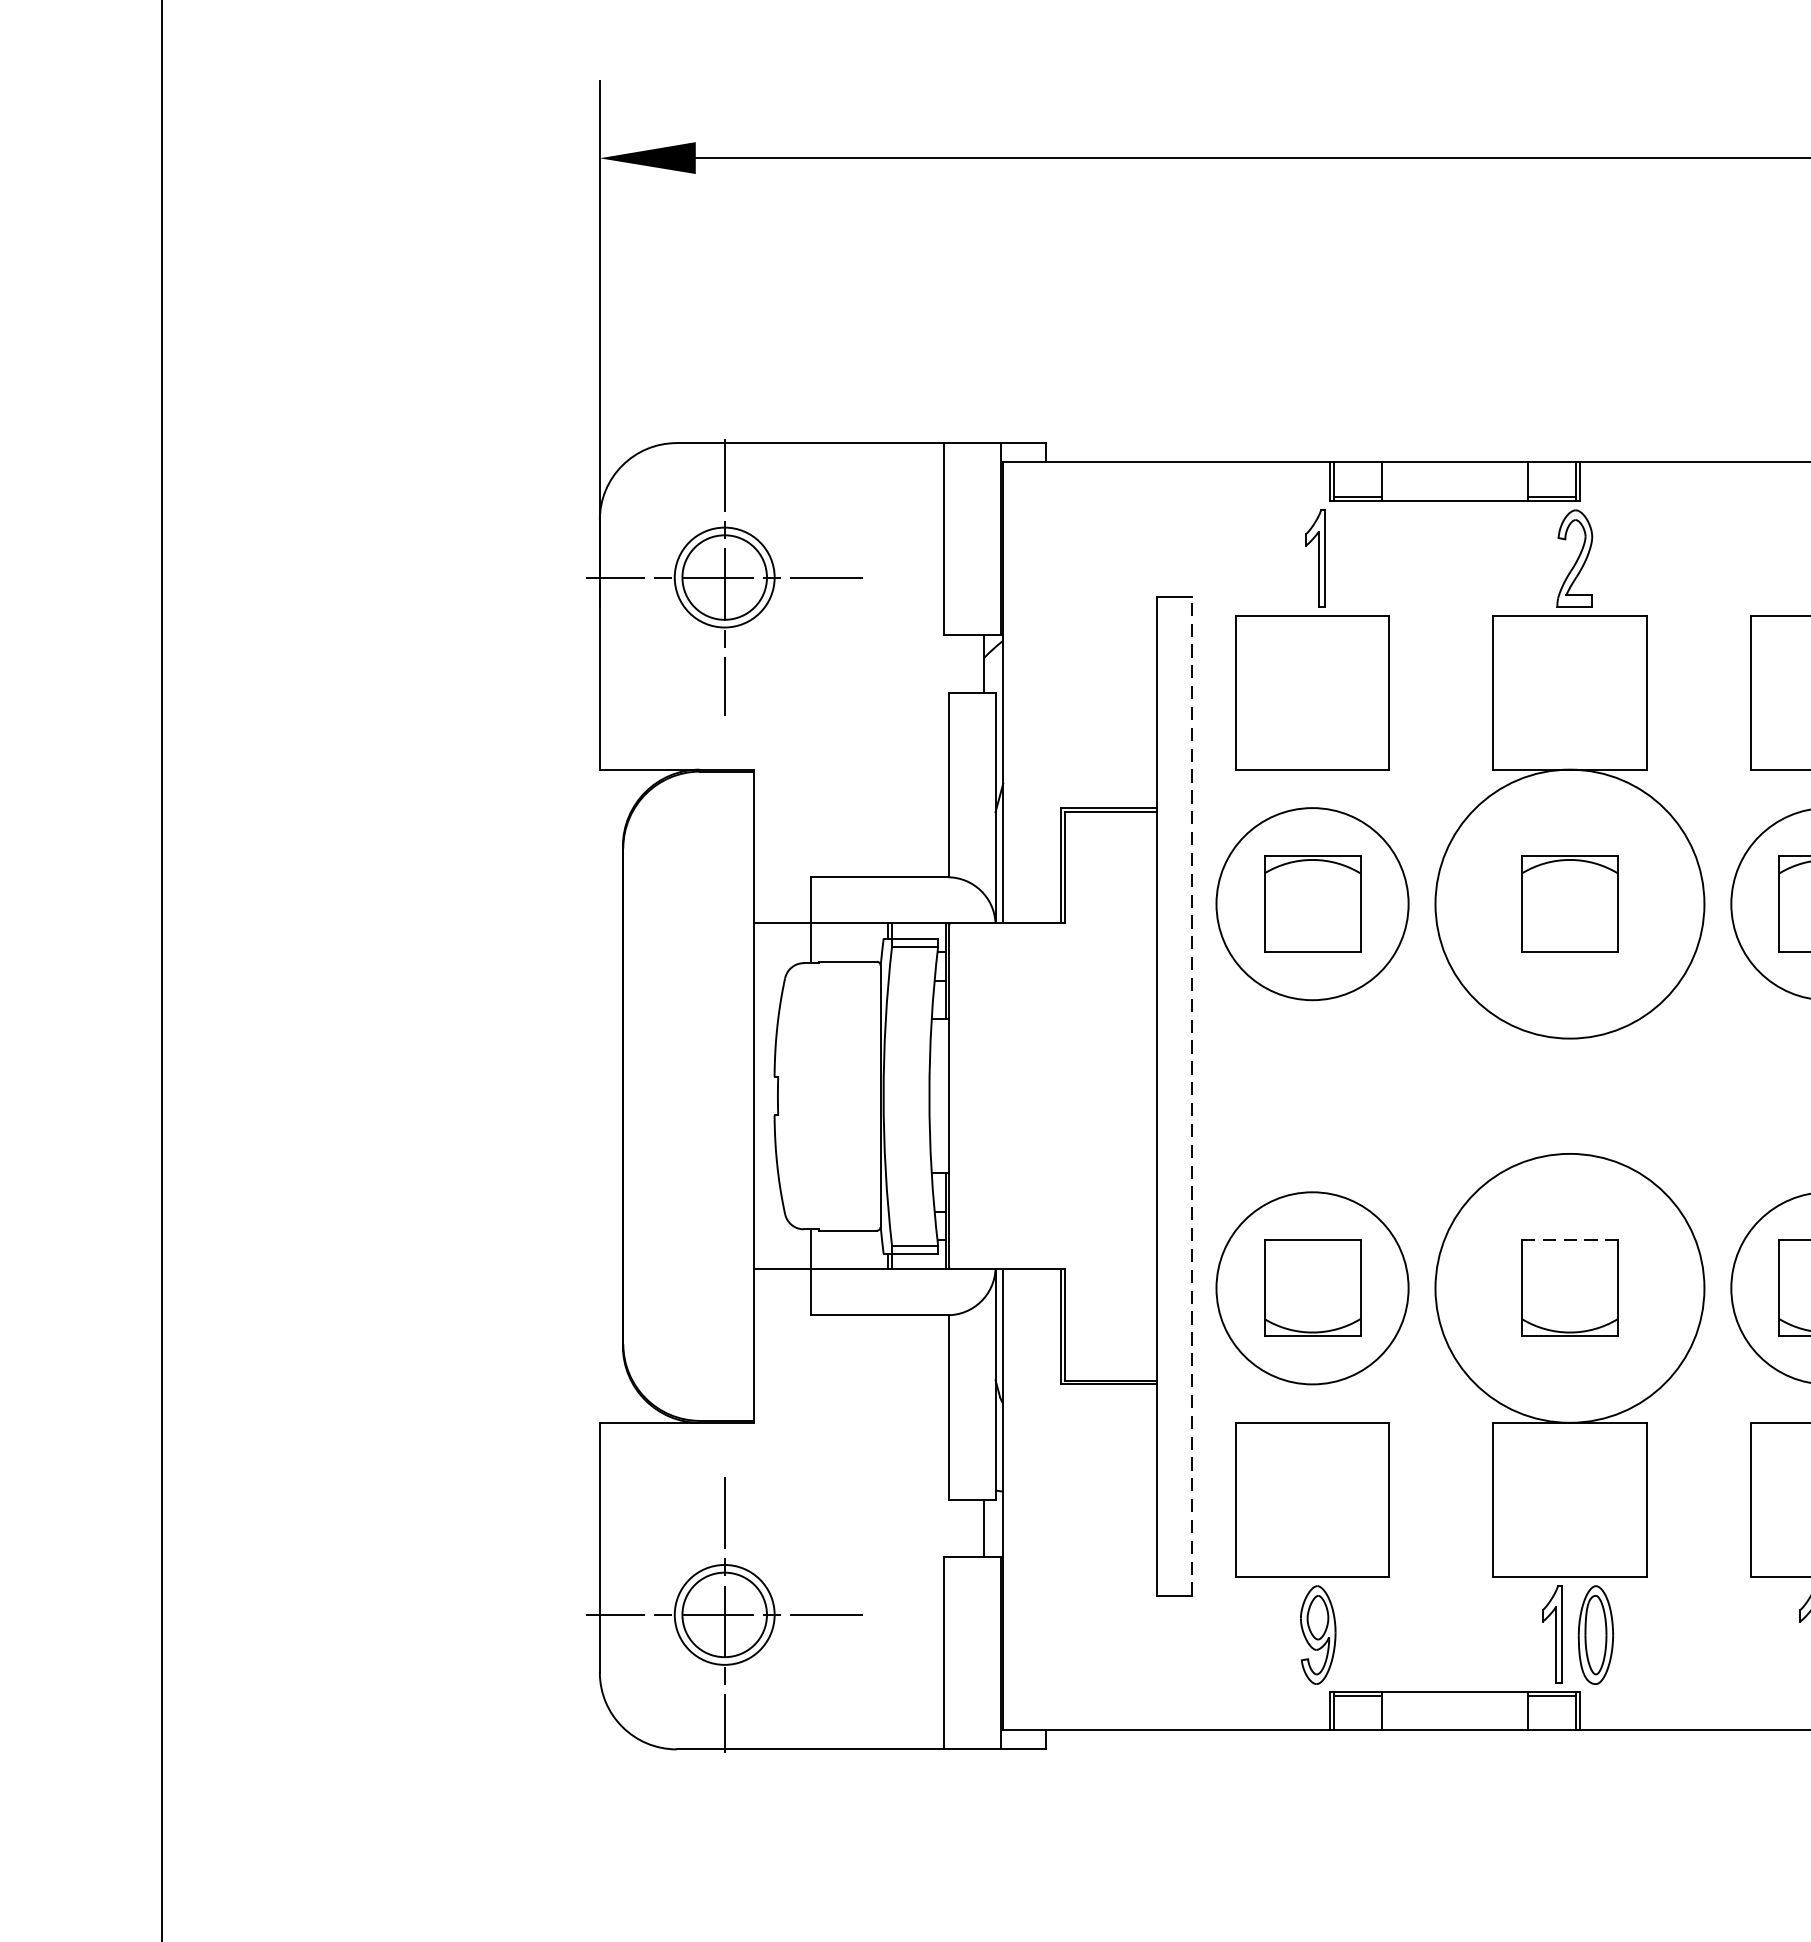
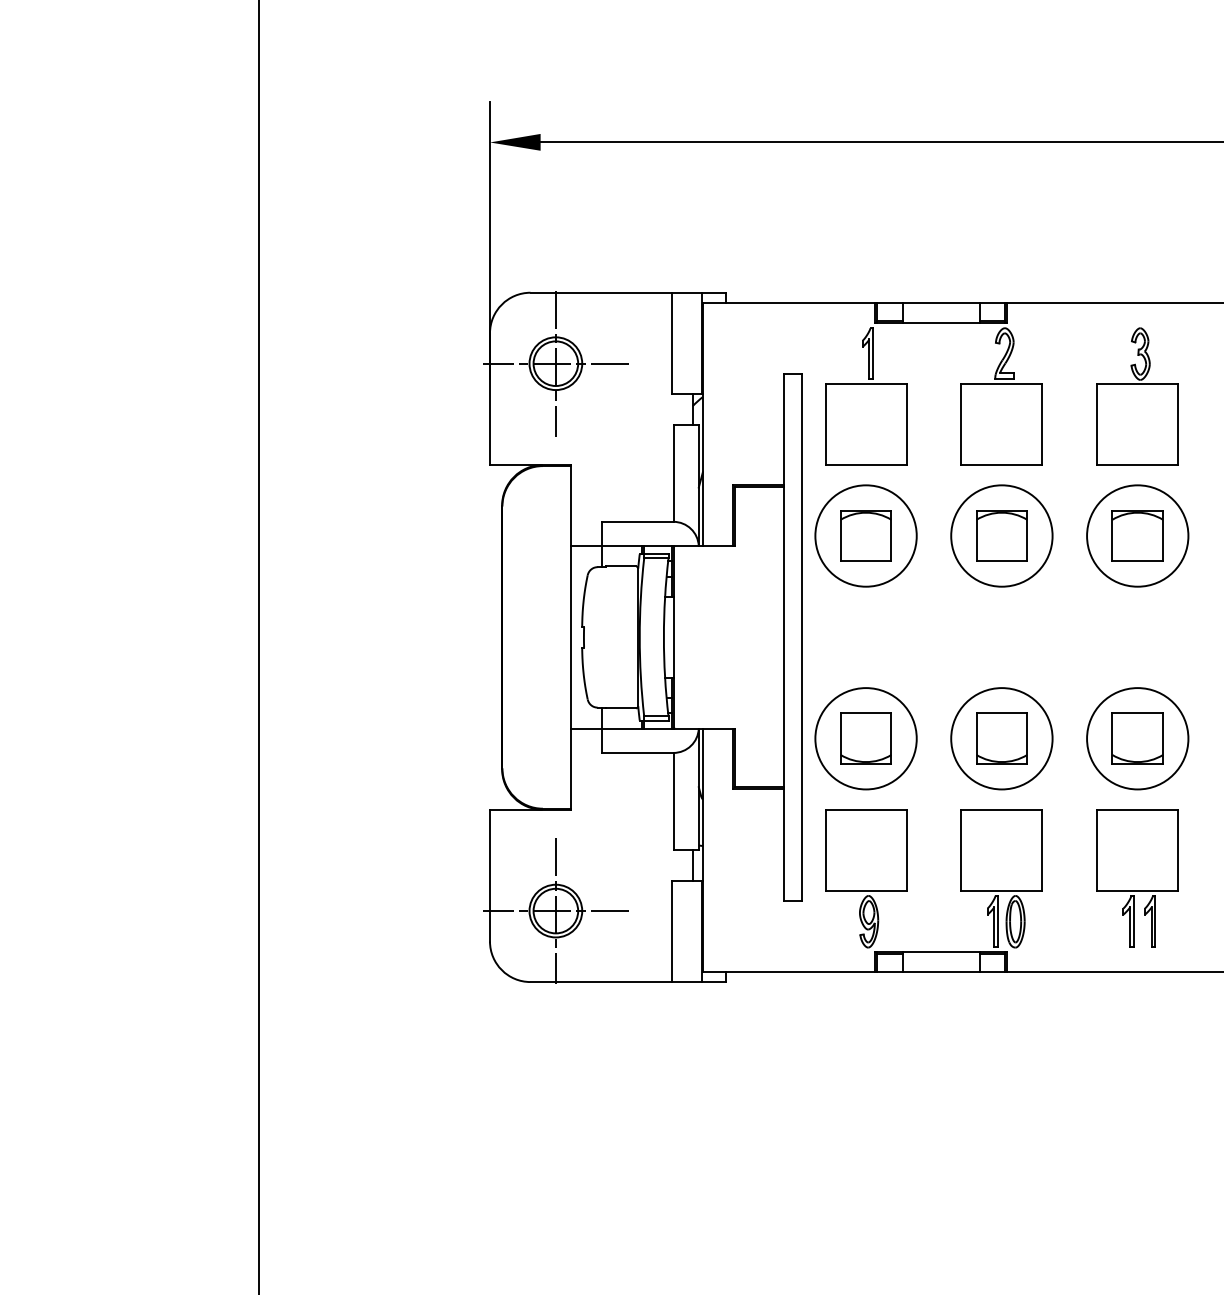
circle: (1569, 903) -> (1001, 535), size x0.71
line: (1192, 1096) -> (802, 637), dashed -> solid
line: (1571, 1240) -> (1002, 713), dashed -> solid
circle: (1569, 1287) -> (1001, 738), size x0.71

